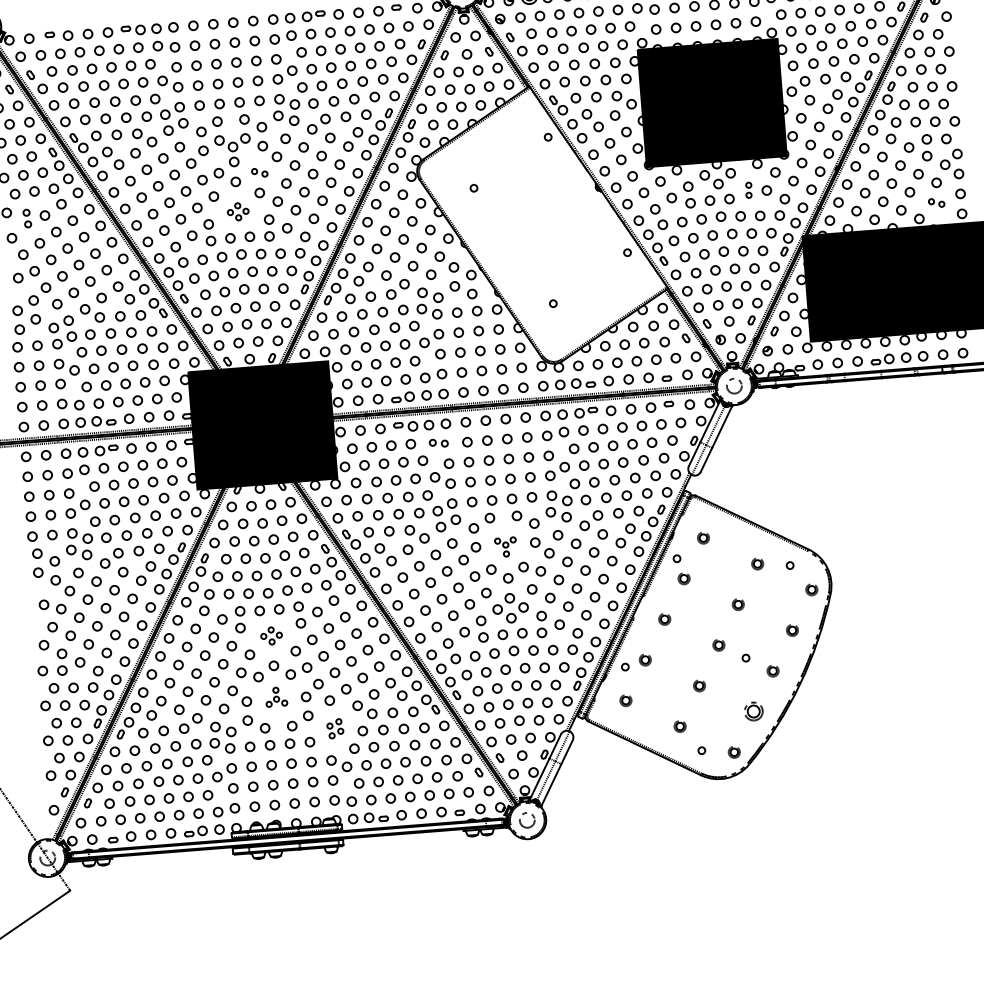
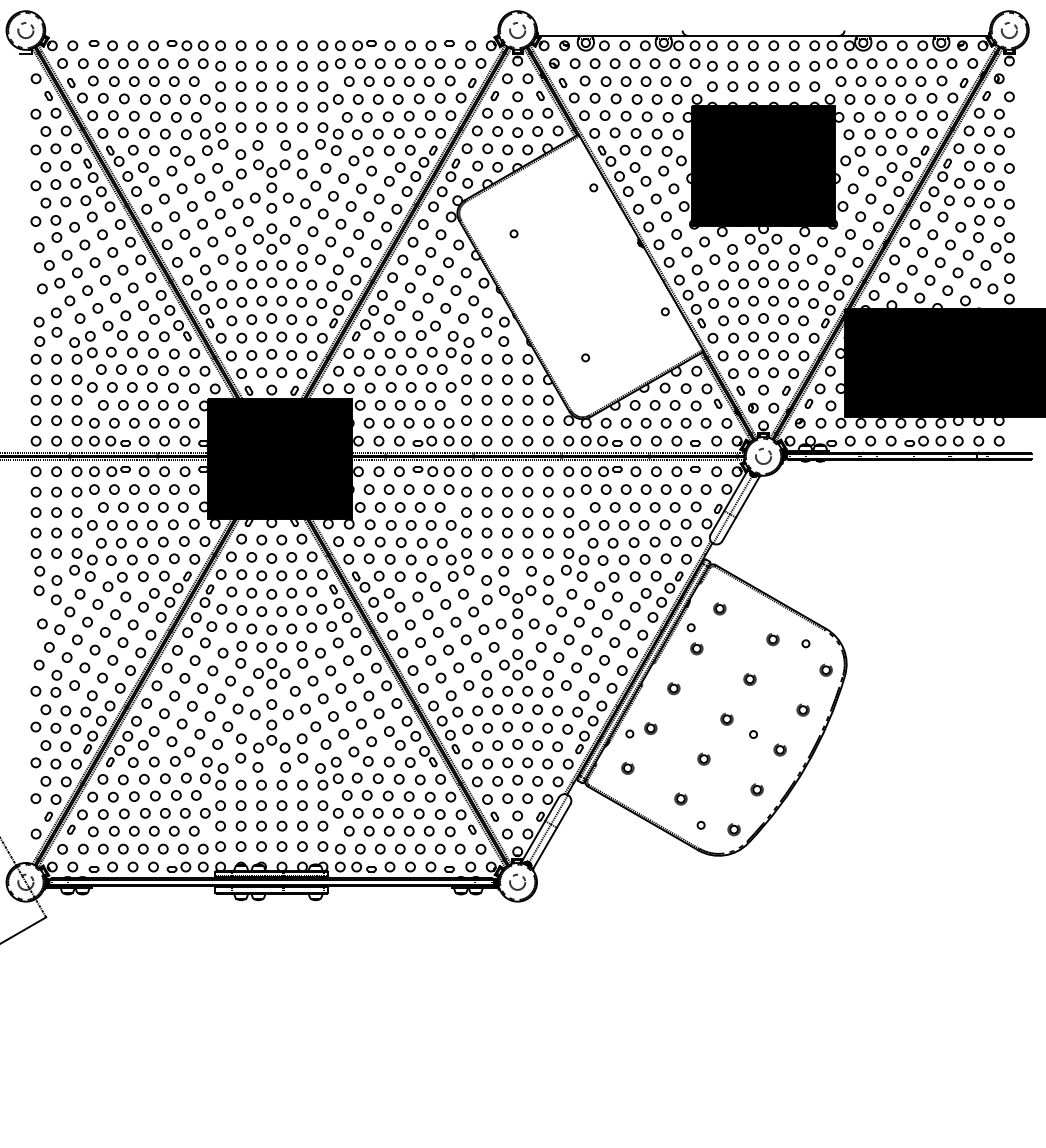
part: (259, 172) -> (296, 200), size x1.67
part: (748, 189) -> (793, 257), size x1.67
part: (936, 202) -> (984, 285), size x1.67
part: (237, 211) -> (271, 238), size x1.67
part: (27, 218) -> (56, 228), size x1.43
part: (438, 442) -> (457, 490), size x1.43
part: (505, 547) -> (517, 602), size x1.67
part: (271, 635) -> (271, 673), size x1.67
part: (276, 697) -> (271, 736), size x1.67
part: (753, 711) -> (756, 789), size x0.62
part: (335, 728) -> (329, 773), size x1.67

